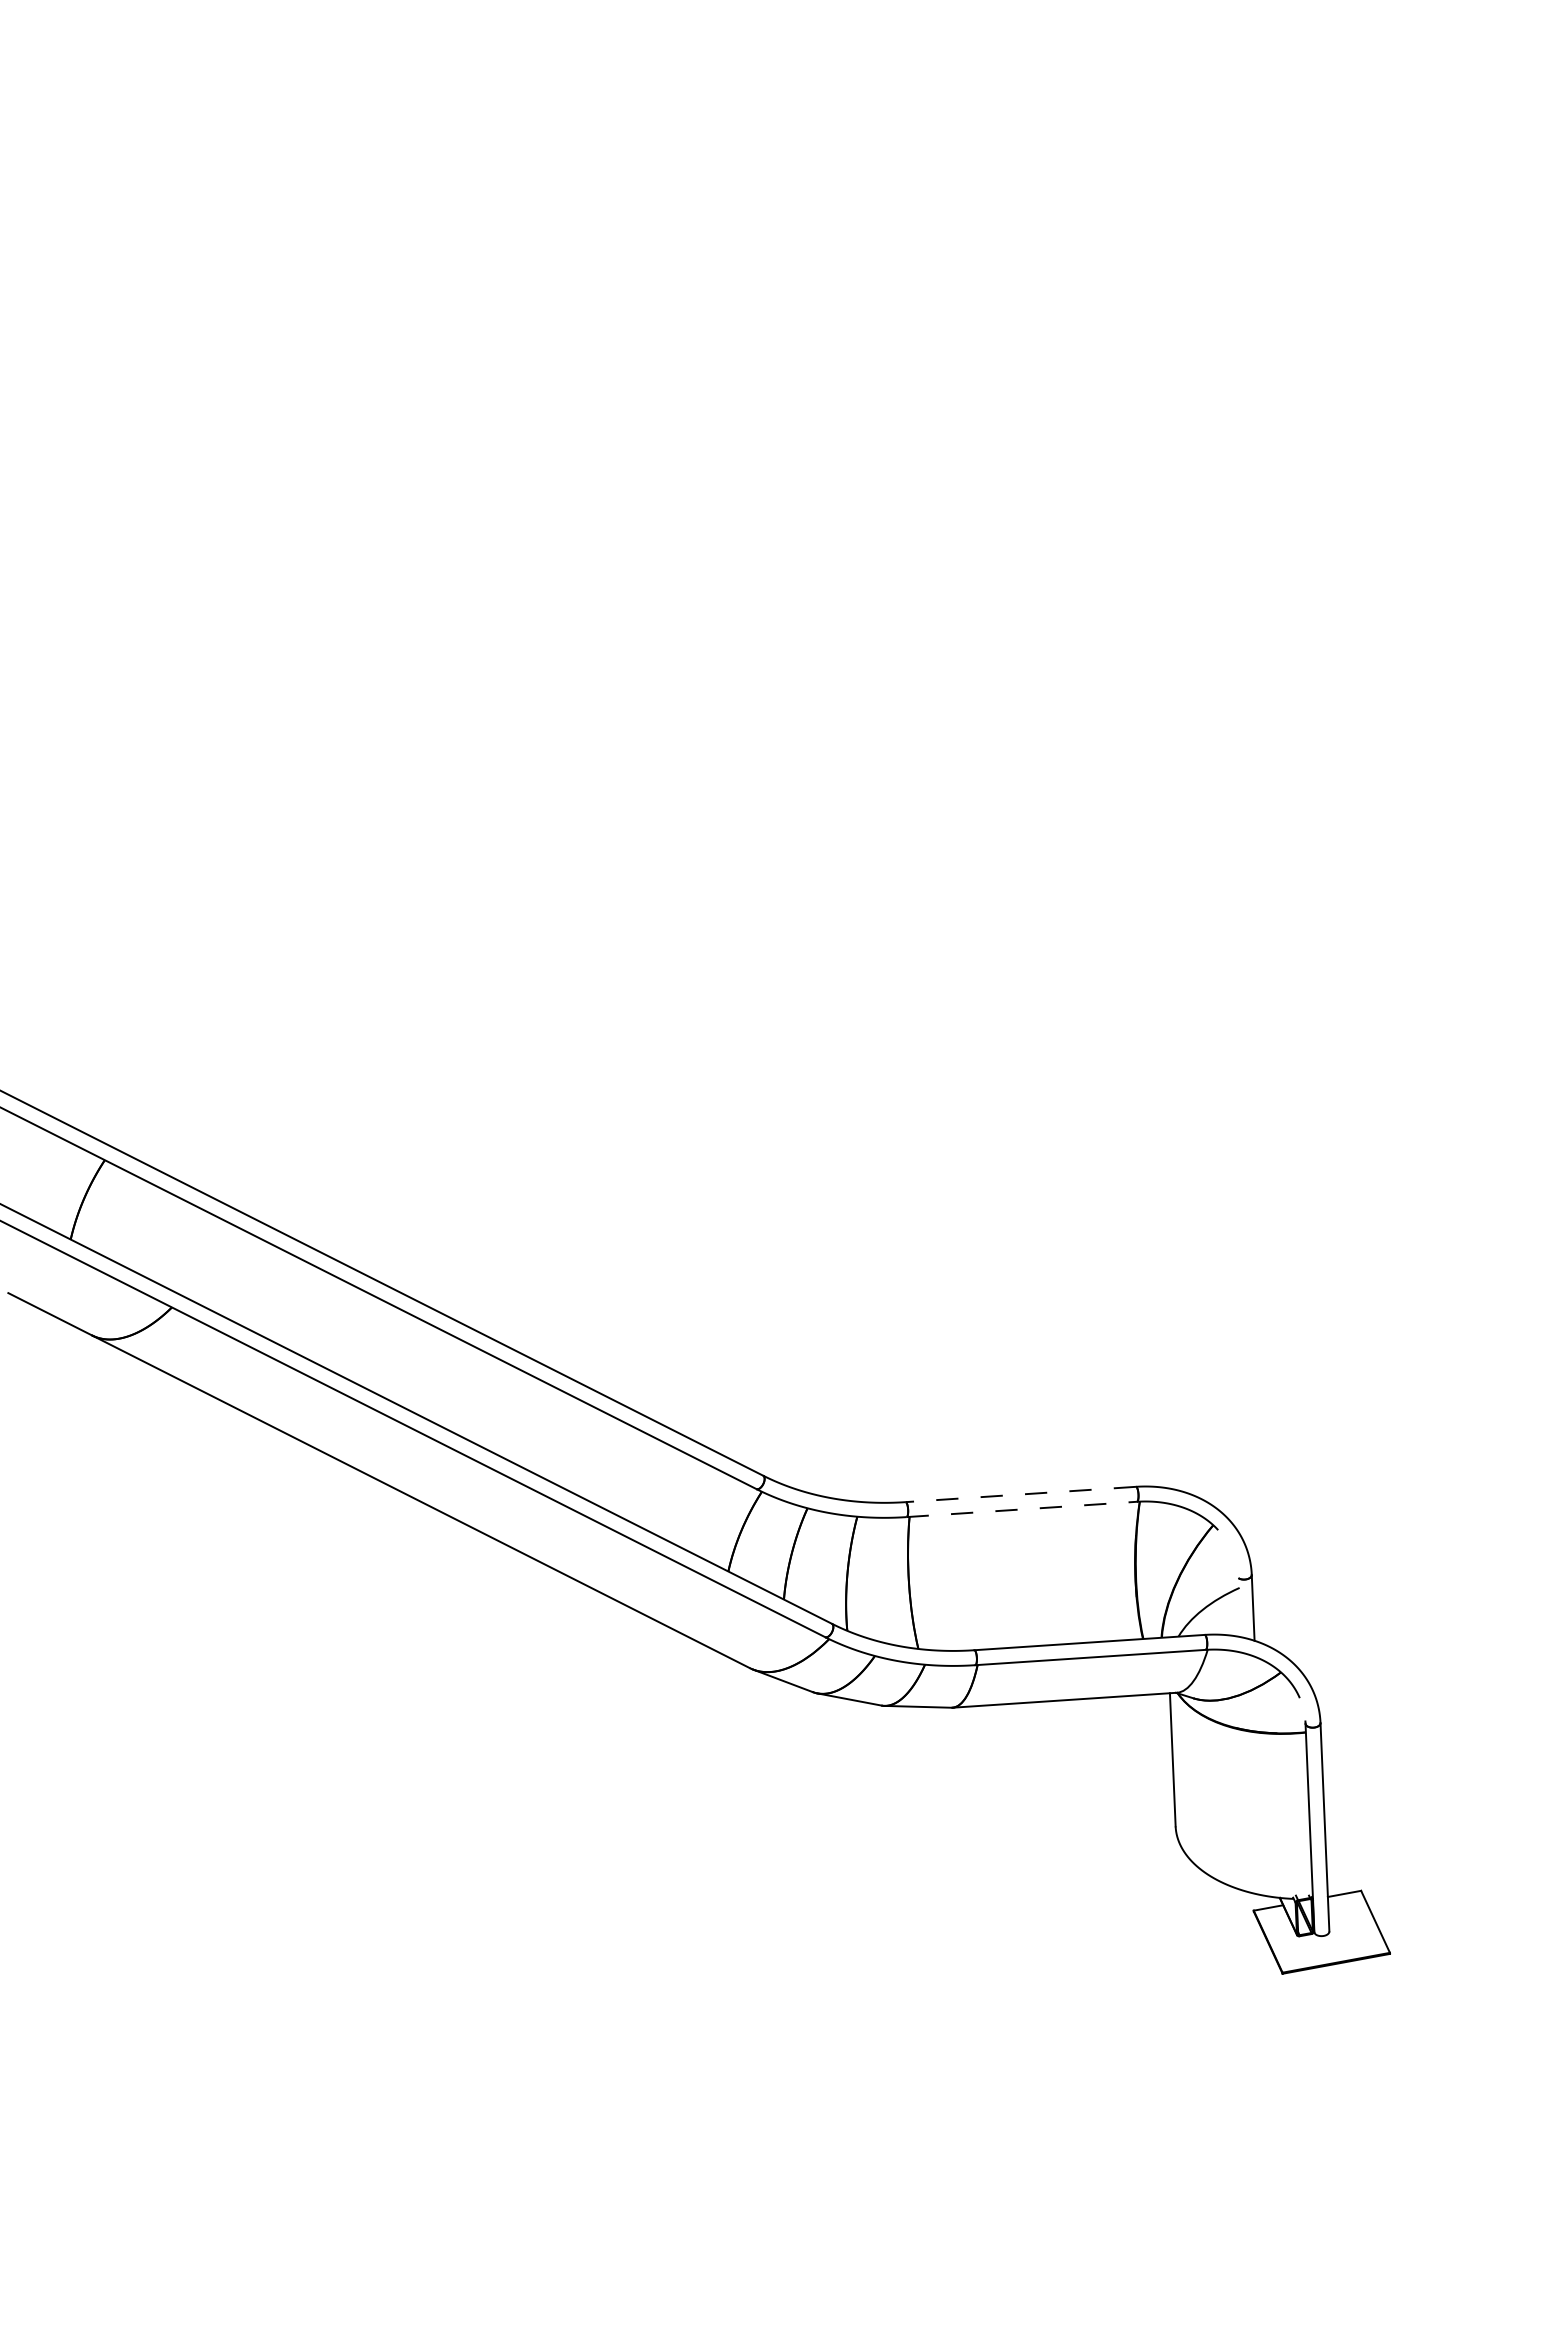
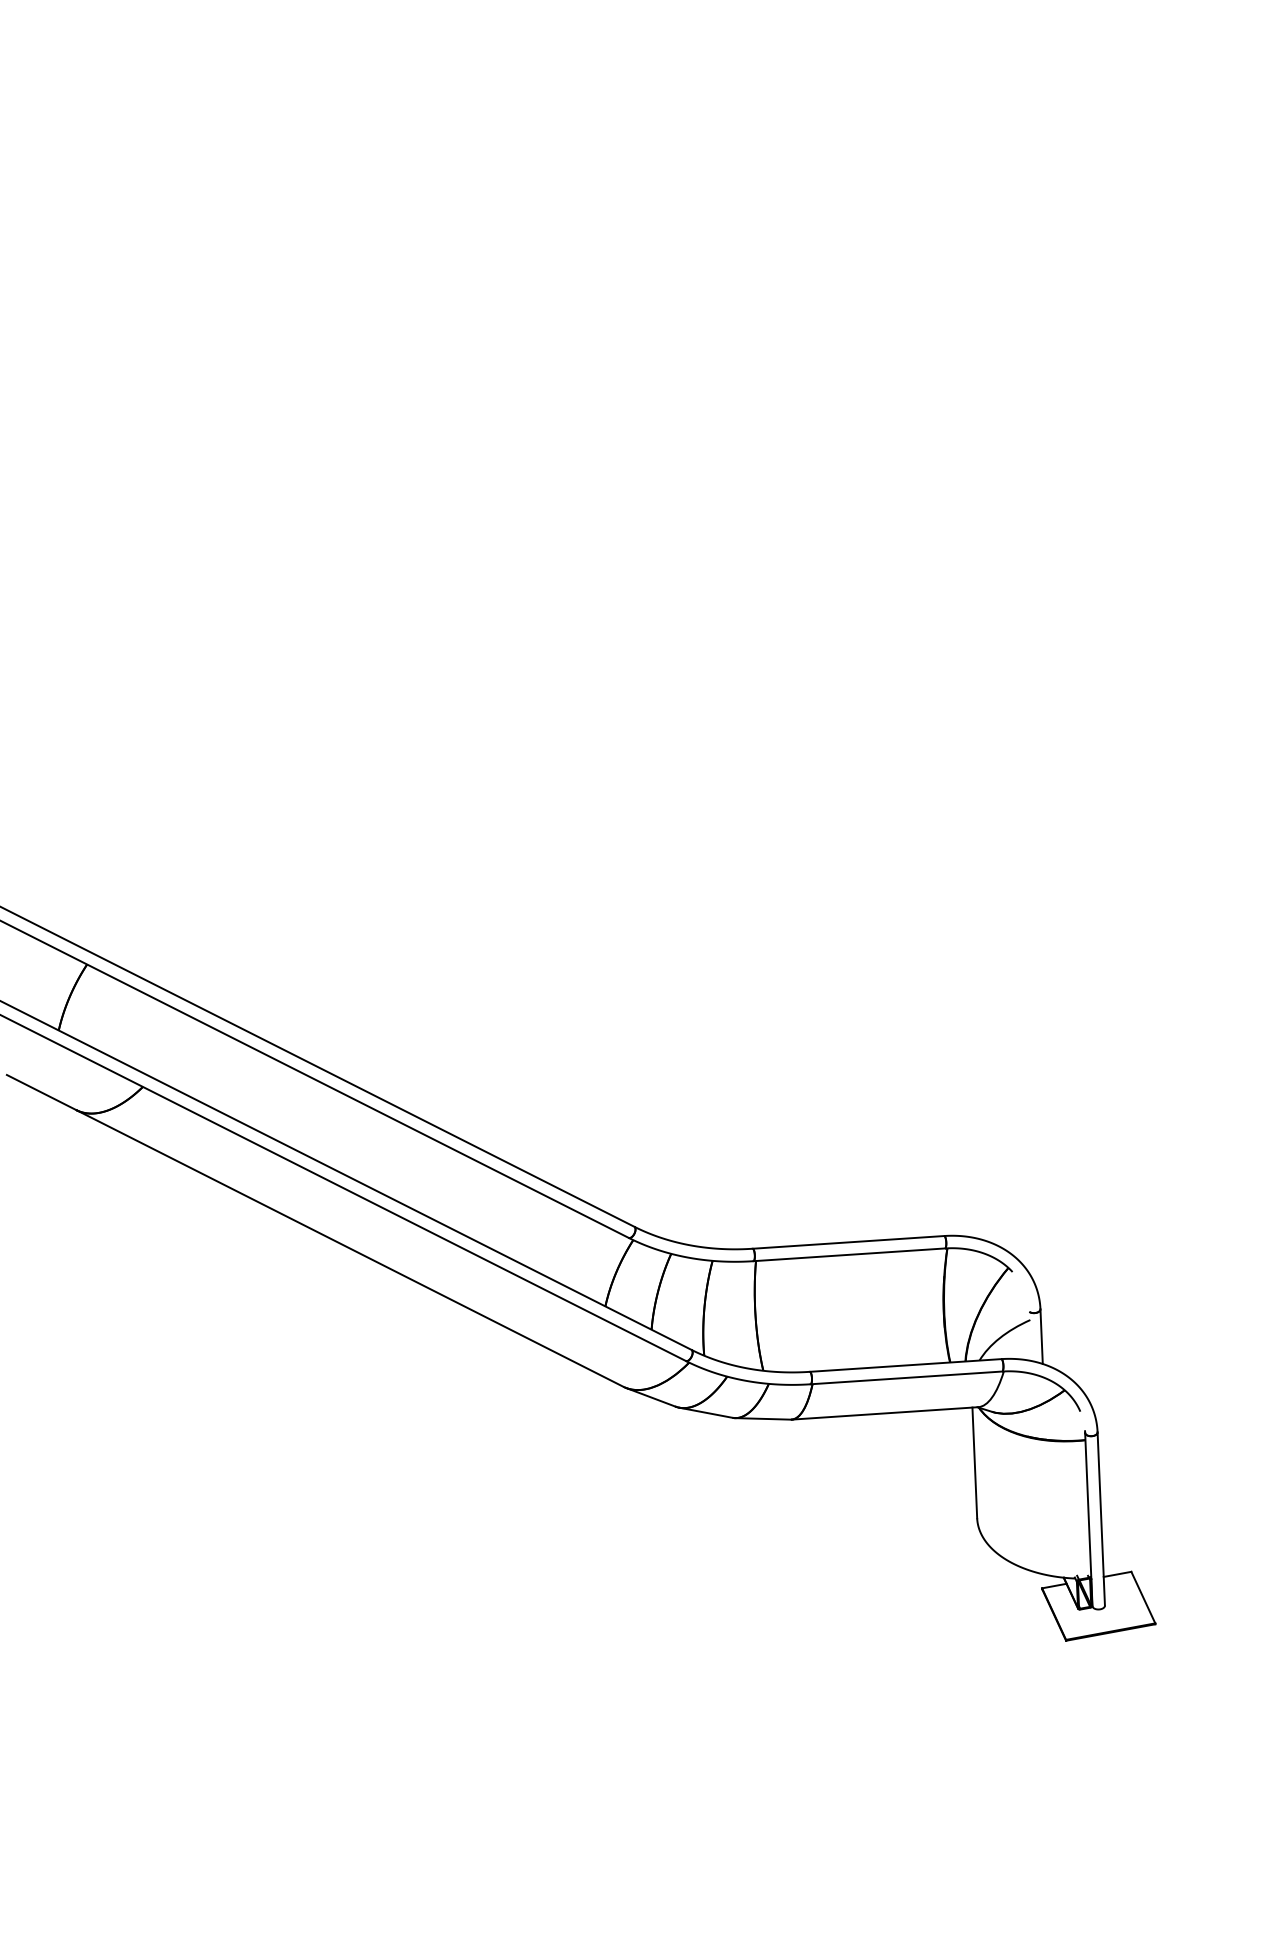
line: (1020, 1494) -> (848, 1242), dashed -> solid
line: (1022, 1509) -> (849, 1254), dashed -> solid

